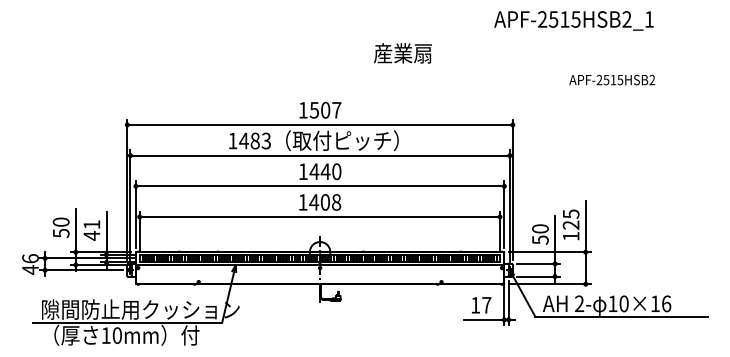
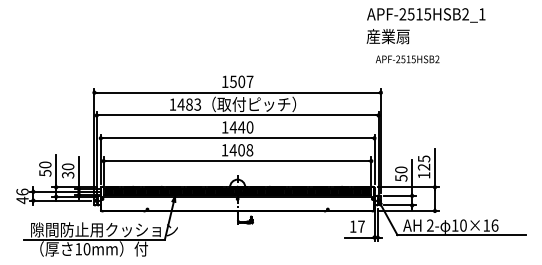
text: (402, 53) -> (387, 36), moved
text: (612, 80) -> (407, 59), moved
text: (91, 229) -> (67, 170), 41 -> 30

